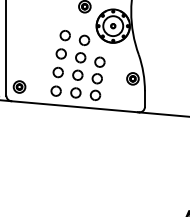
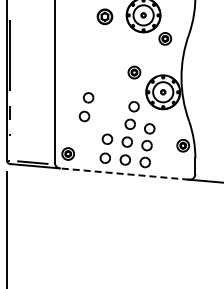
part: (63, 45) -> (86, 107), moved
line: (75, 107) -> (124, 174), solid -> dashed

